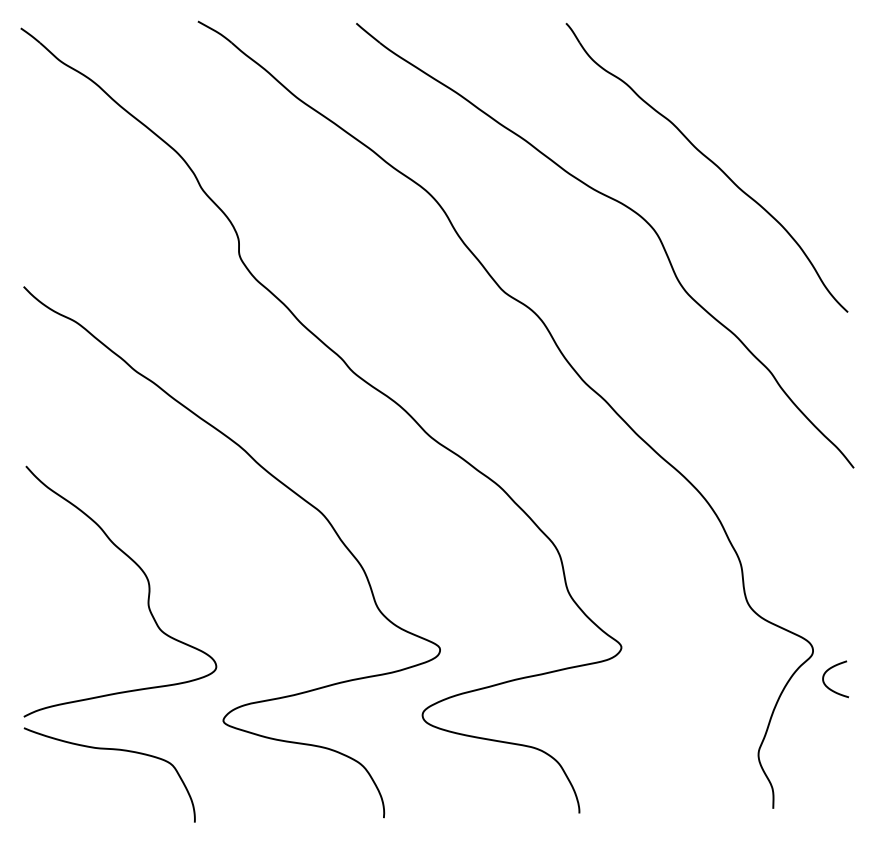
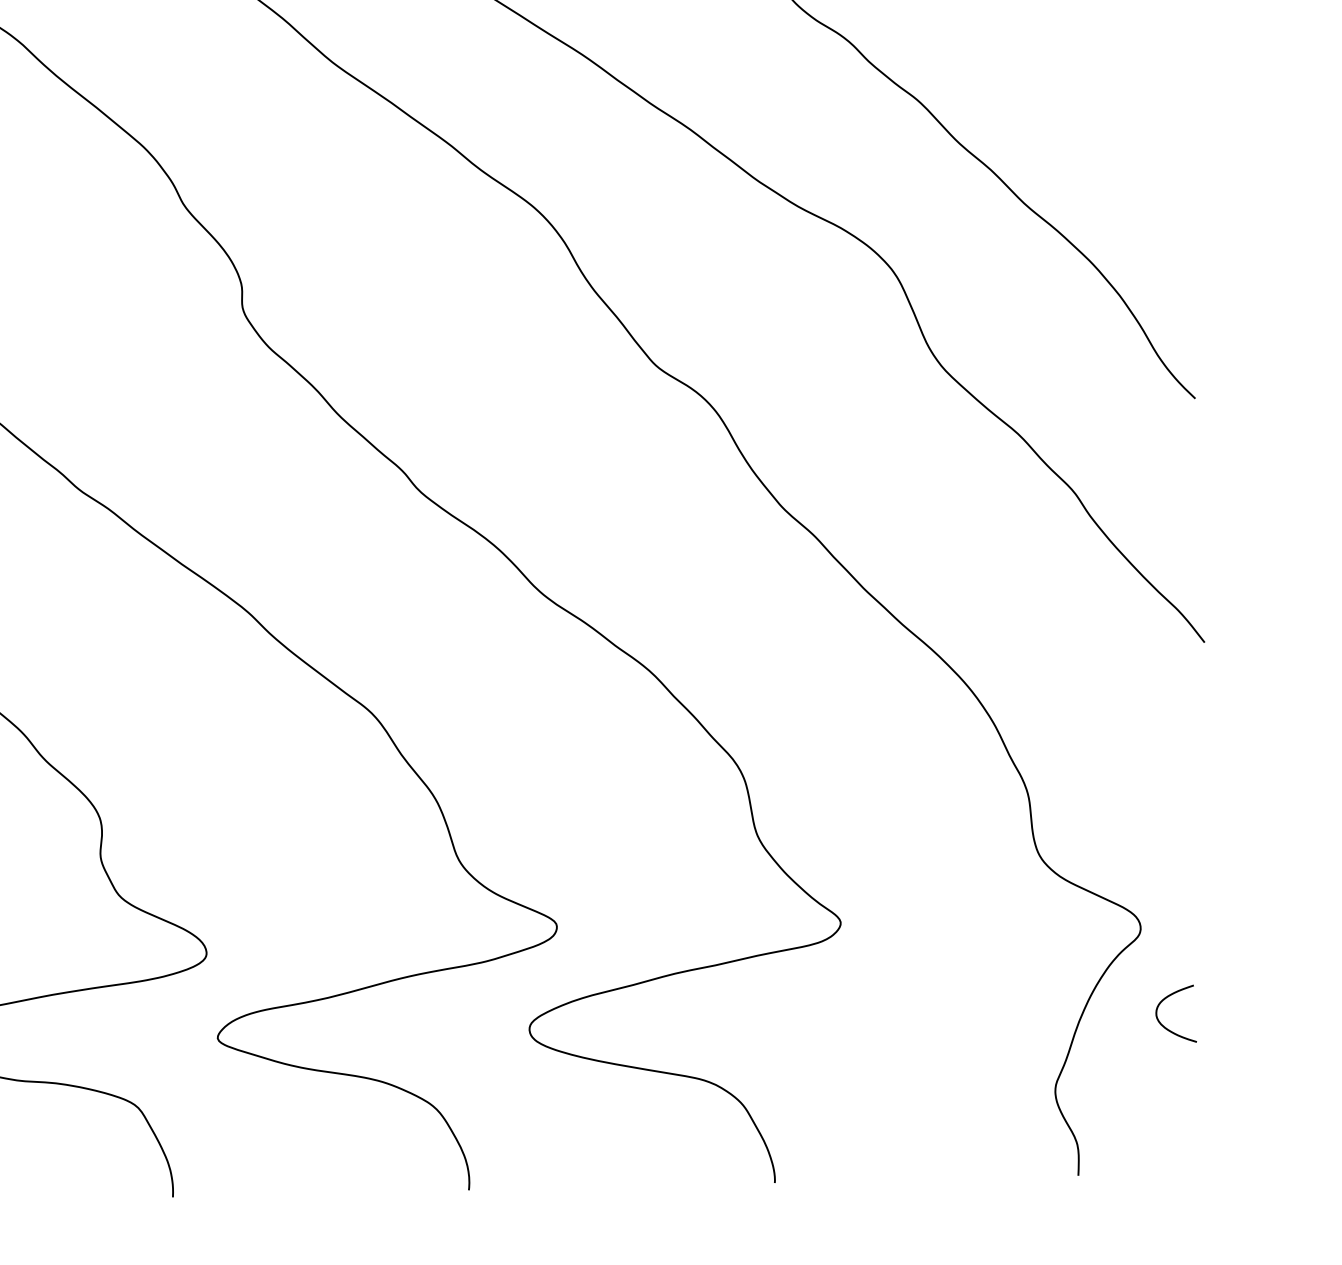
curve: (828, 686) -> (1164, 1024), moved

